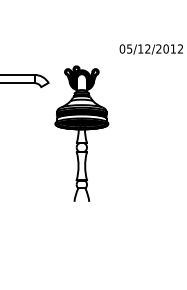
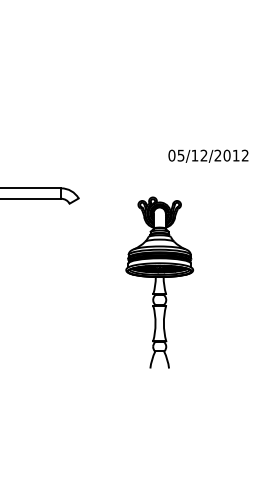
part: (81, 133) -> (159, 282), moved

